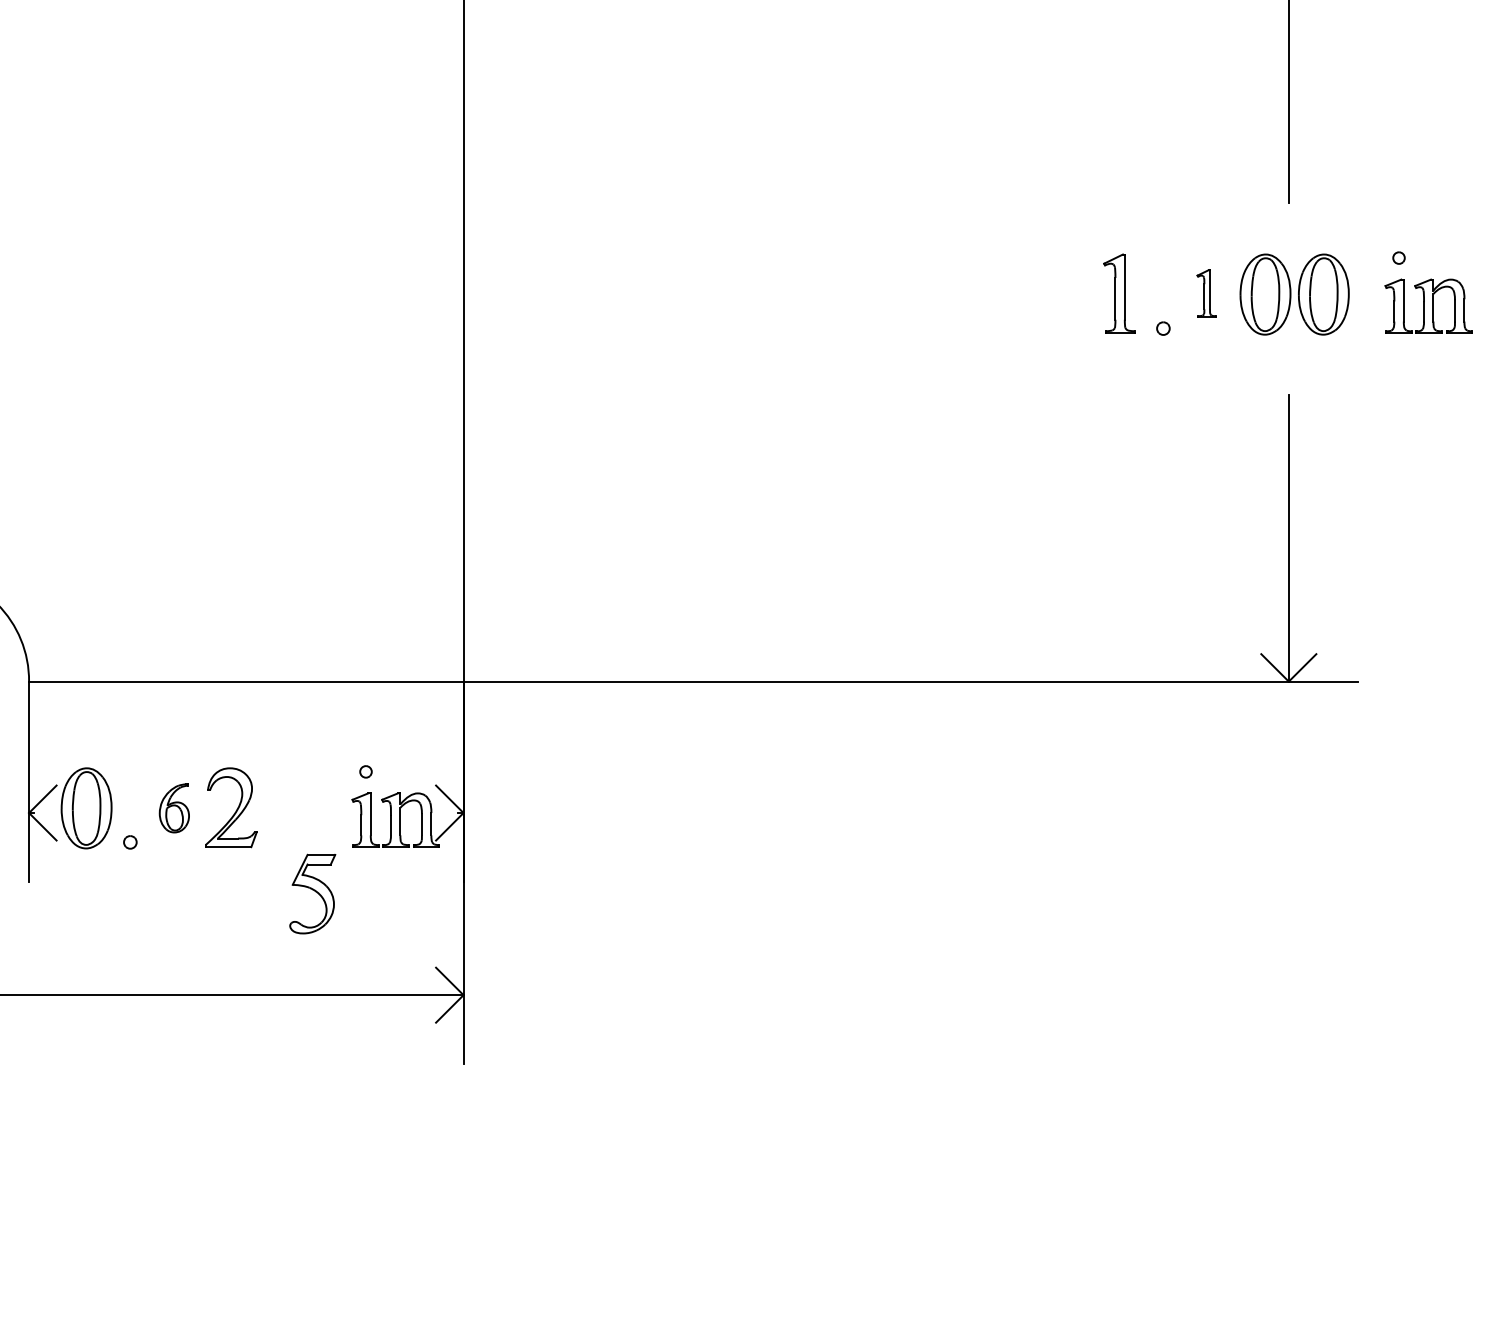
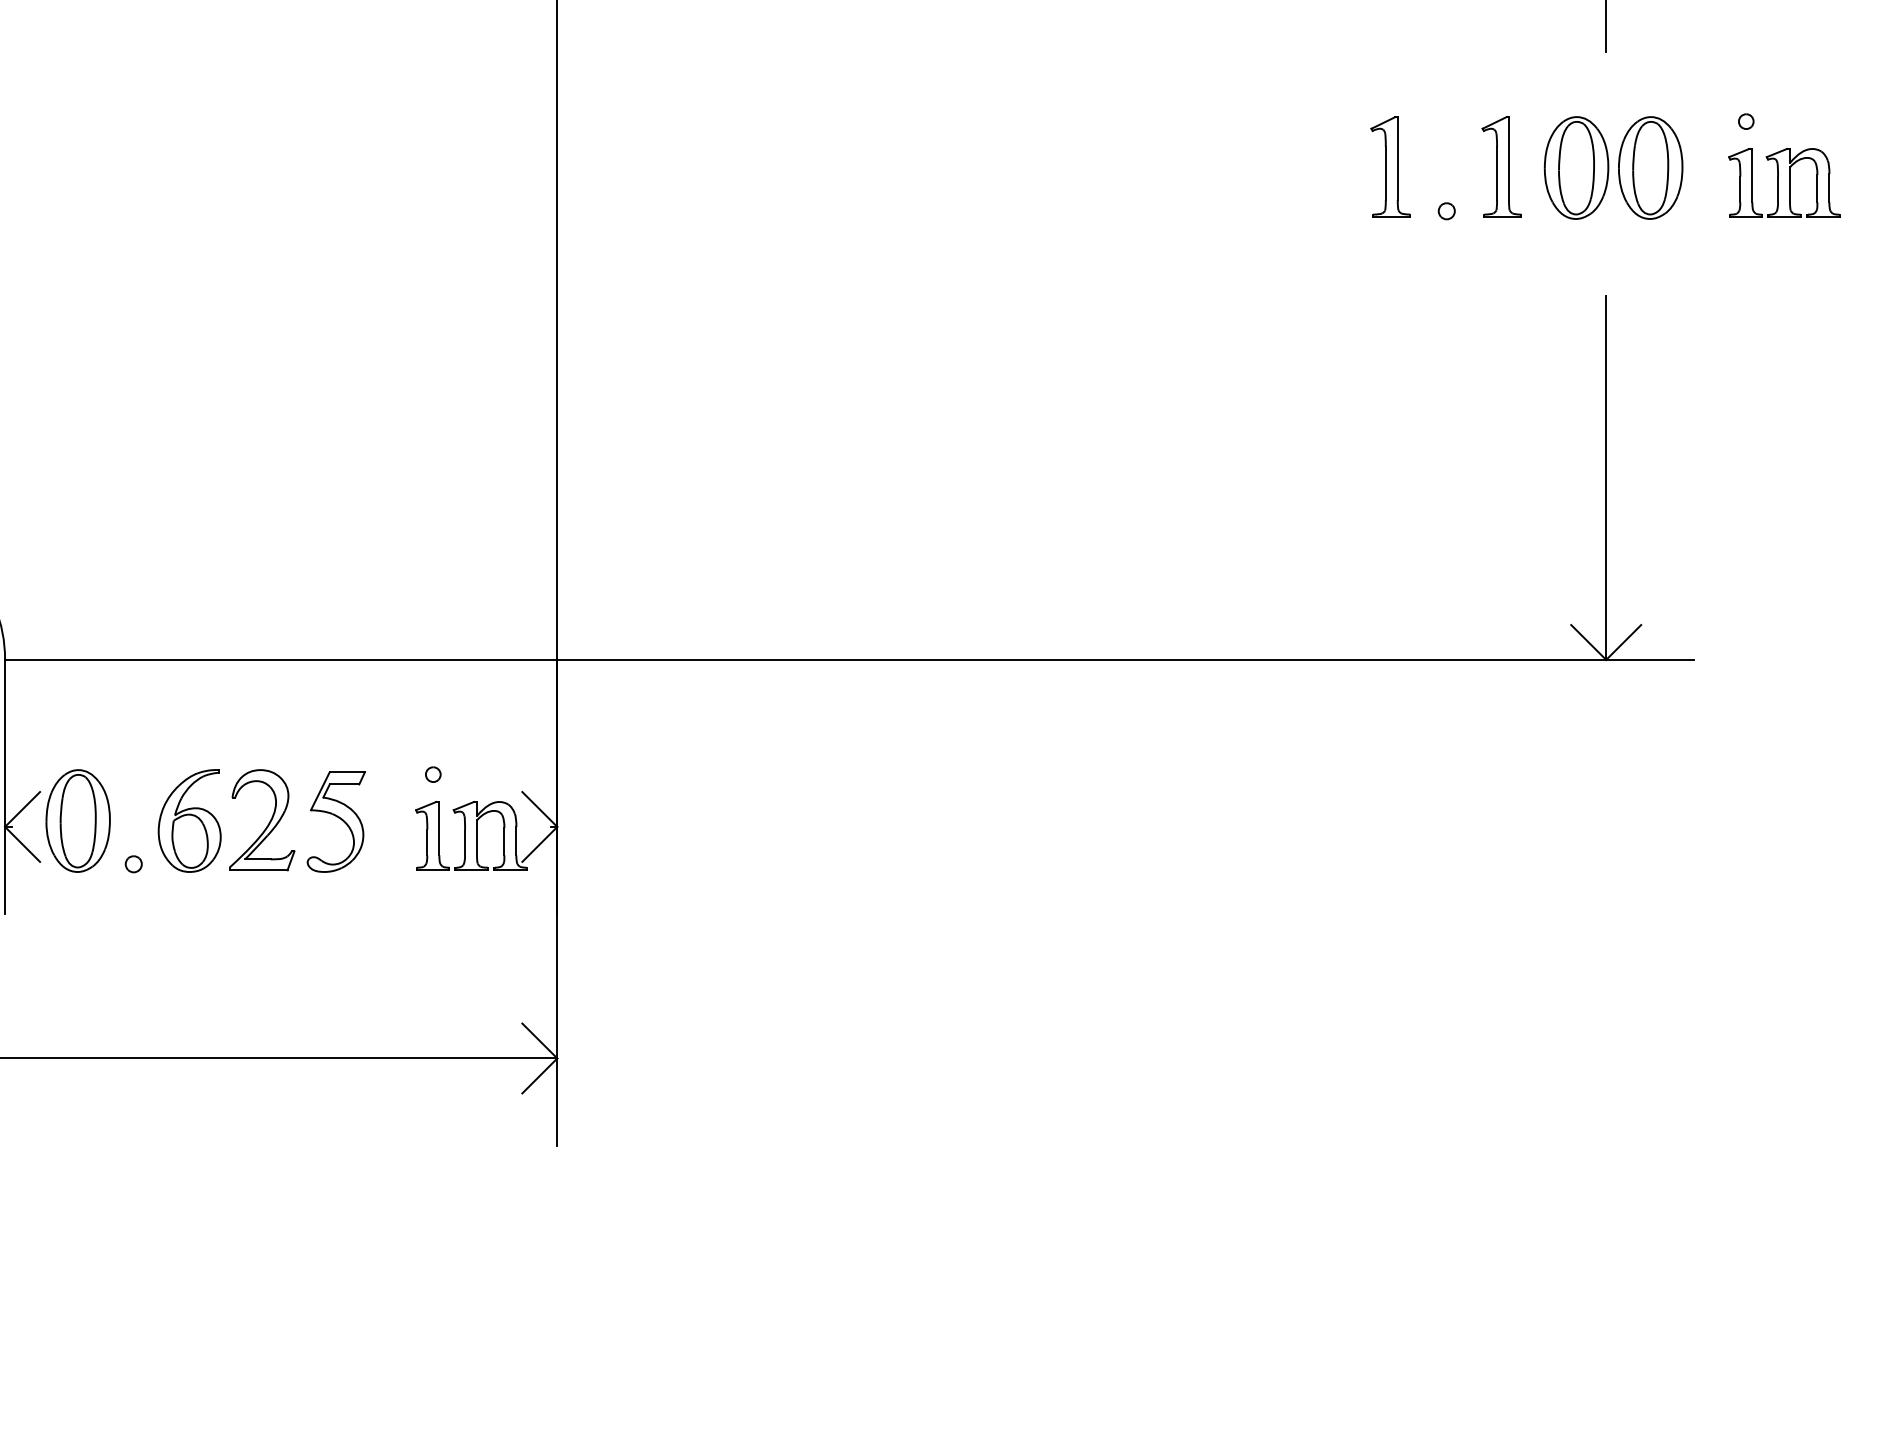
part: (1206, 293) -> (1501, 166), size x1.67
part: (174, 808) -> (189, 821), size x1.67
part: (312, 893) -> (336, 821), moved

